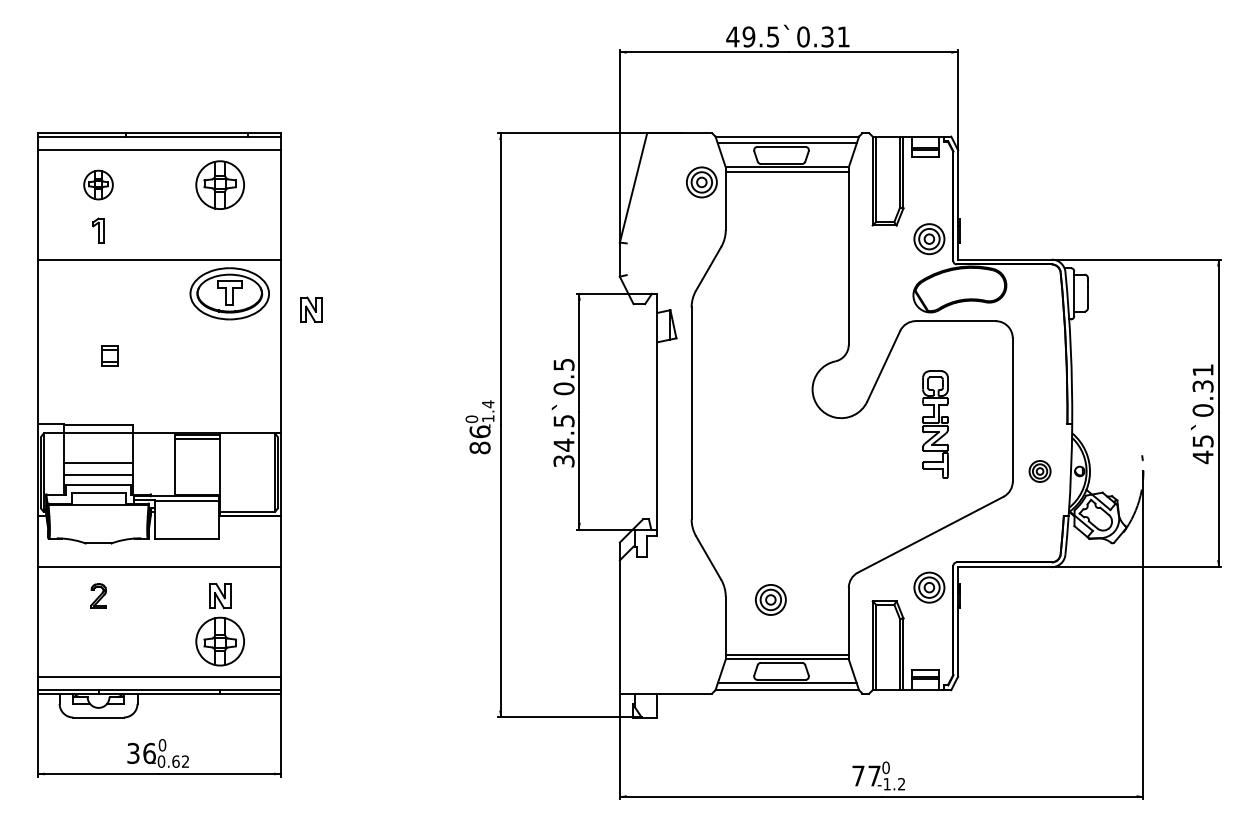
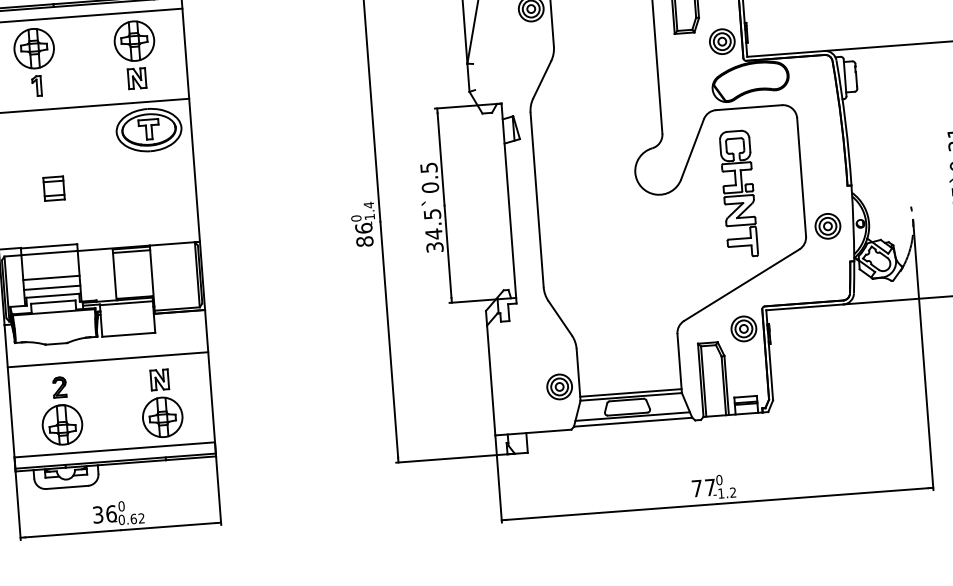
part: (98, 184) -> (34, 48), size x1.67
part: (311, 309) -> (137, 78), moved
part: (109, 355) -> (53, 188), size x1.43
part: (935, 424) -> (738, 194), size x1.43
part: (1039, 471) -> (827, 226), size x1.43
part: (770, 599) -> (559, 386), moved
part: (98, 641) -> (62, 424), added

